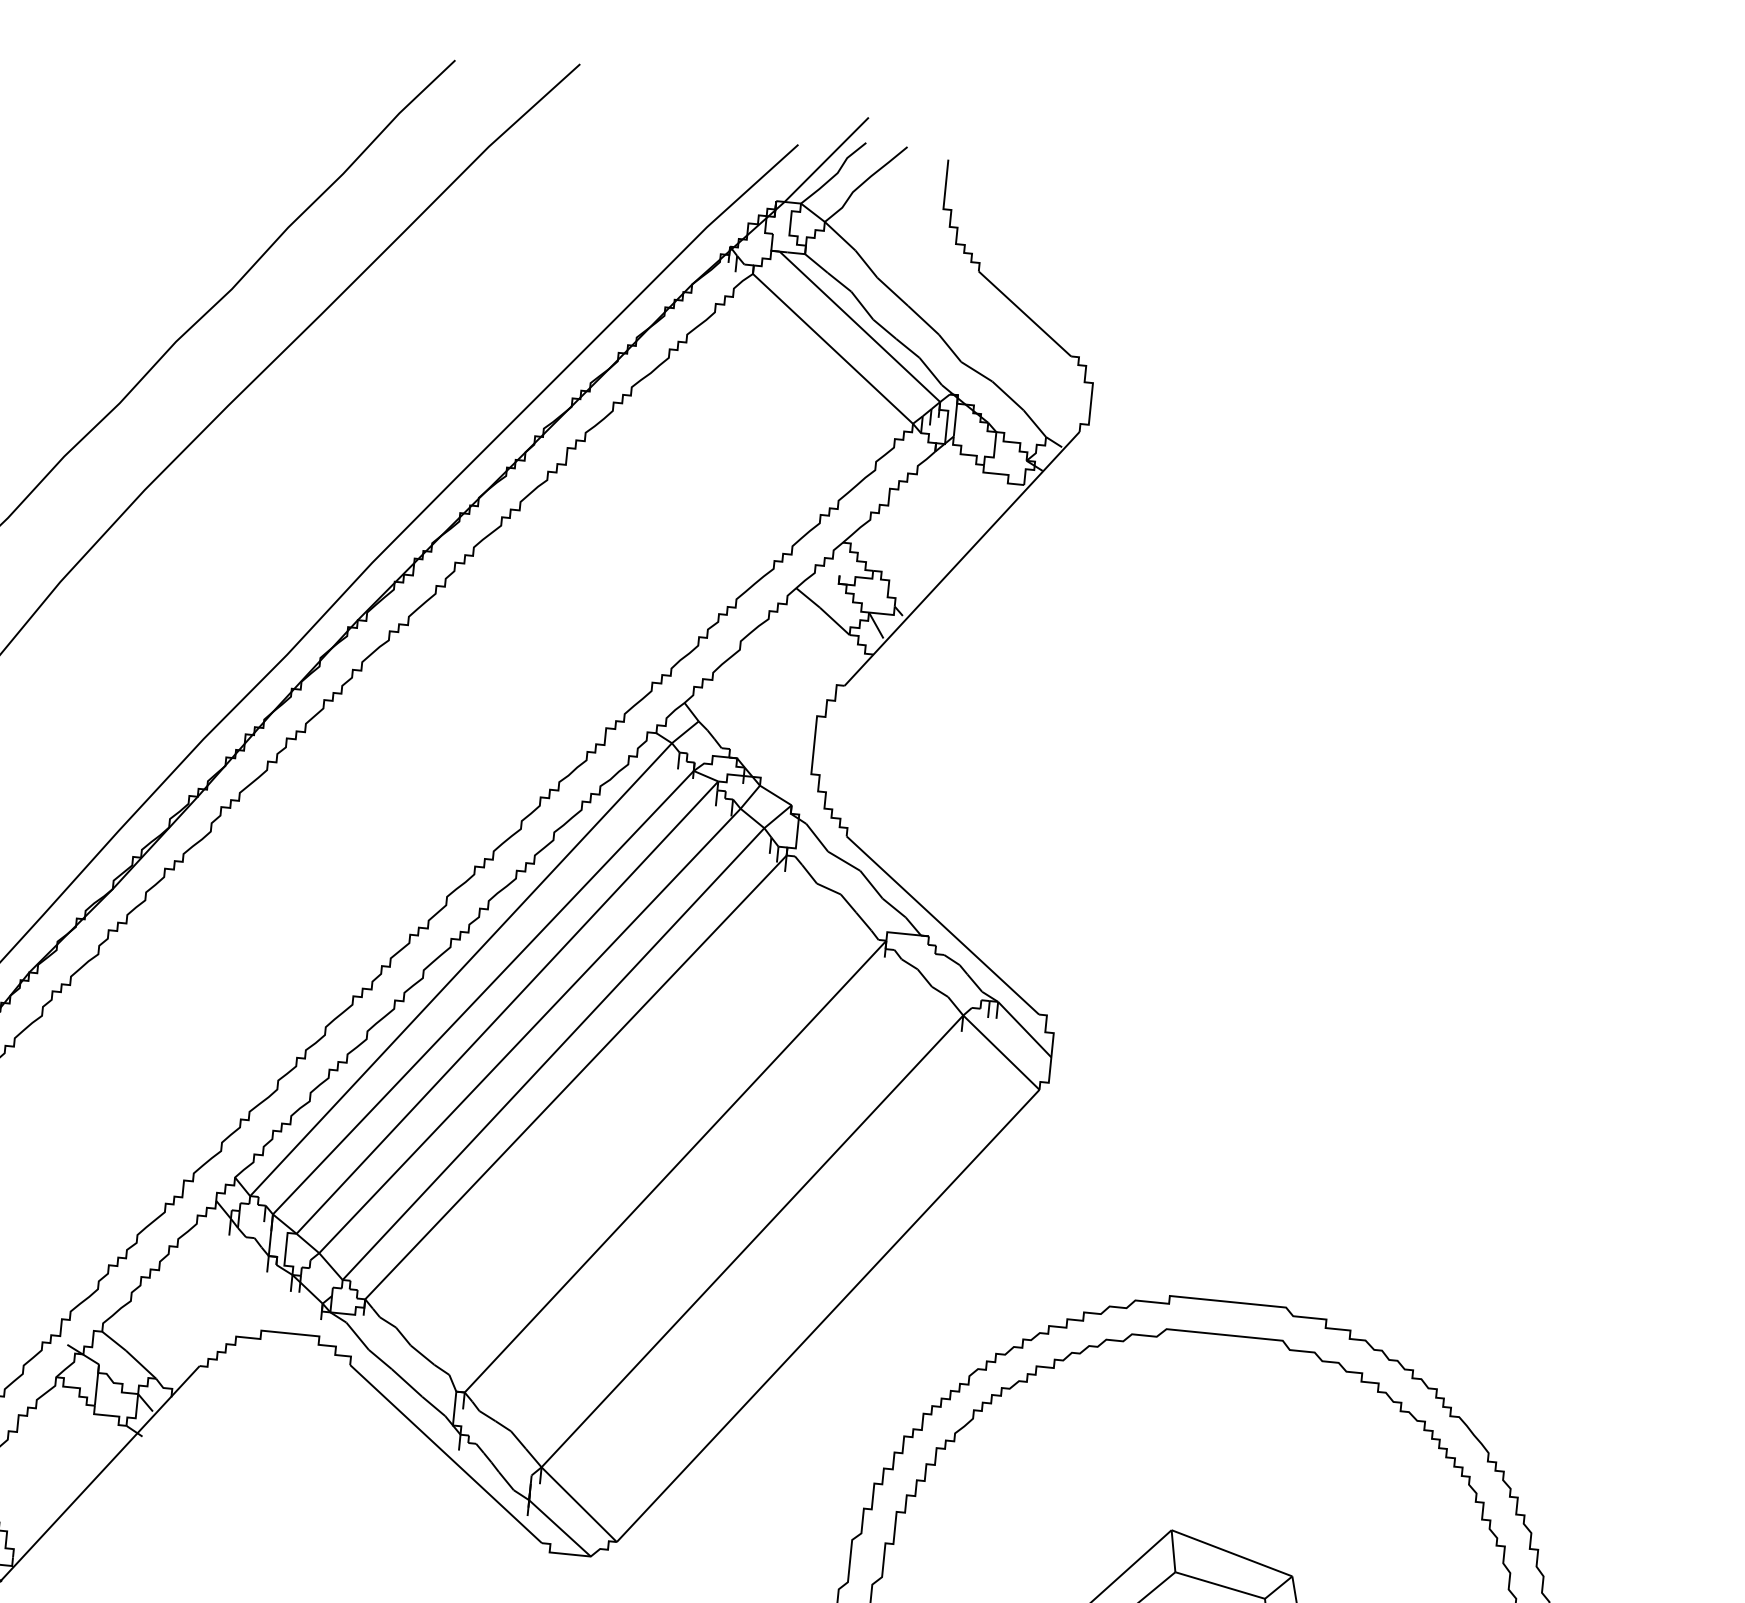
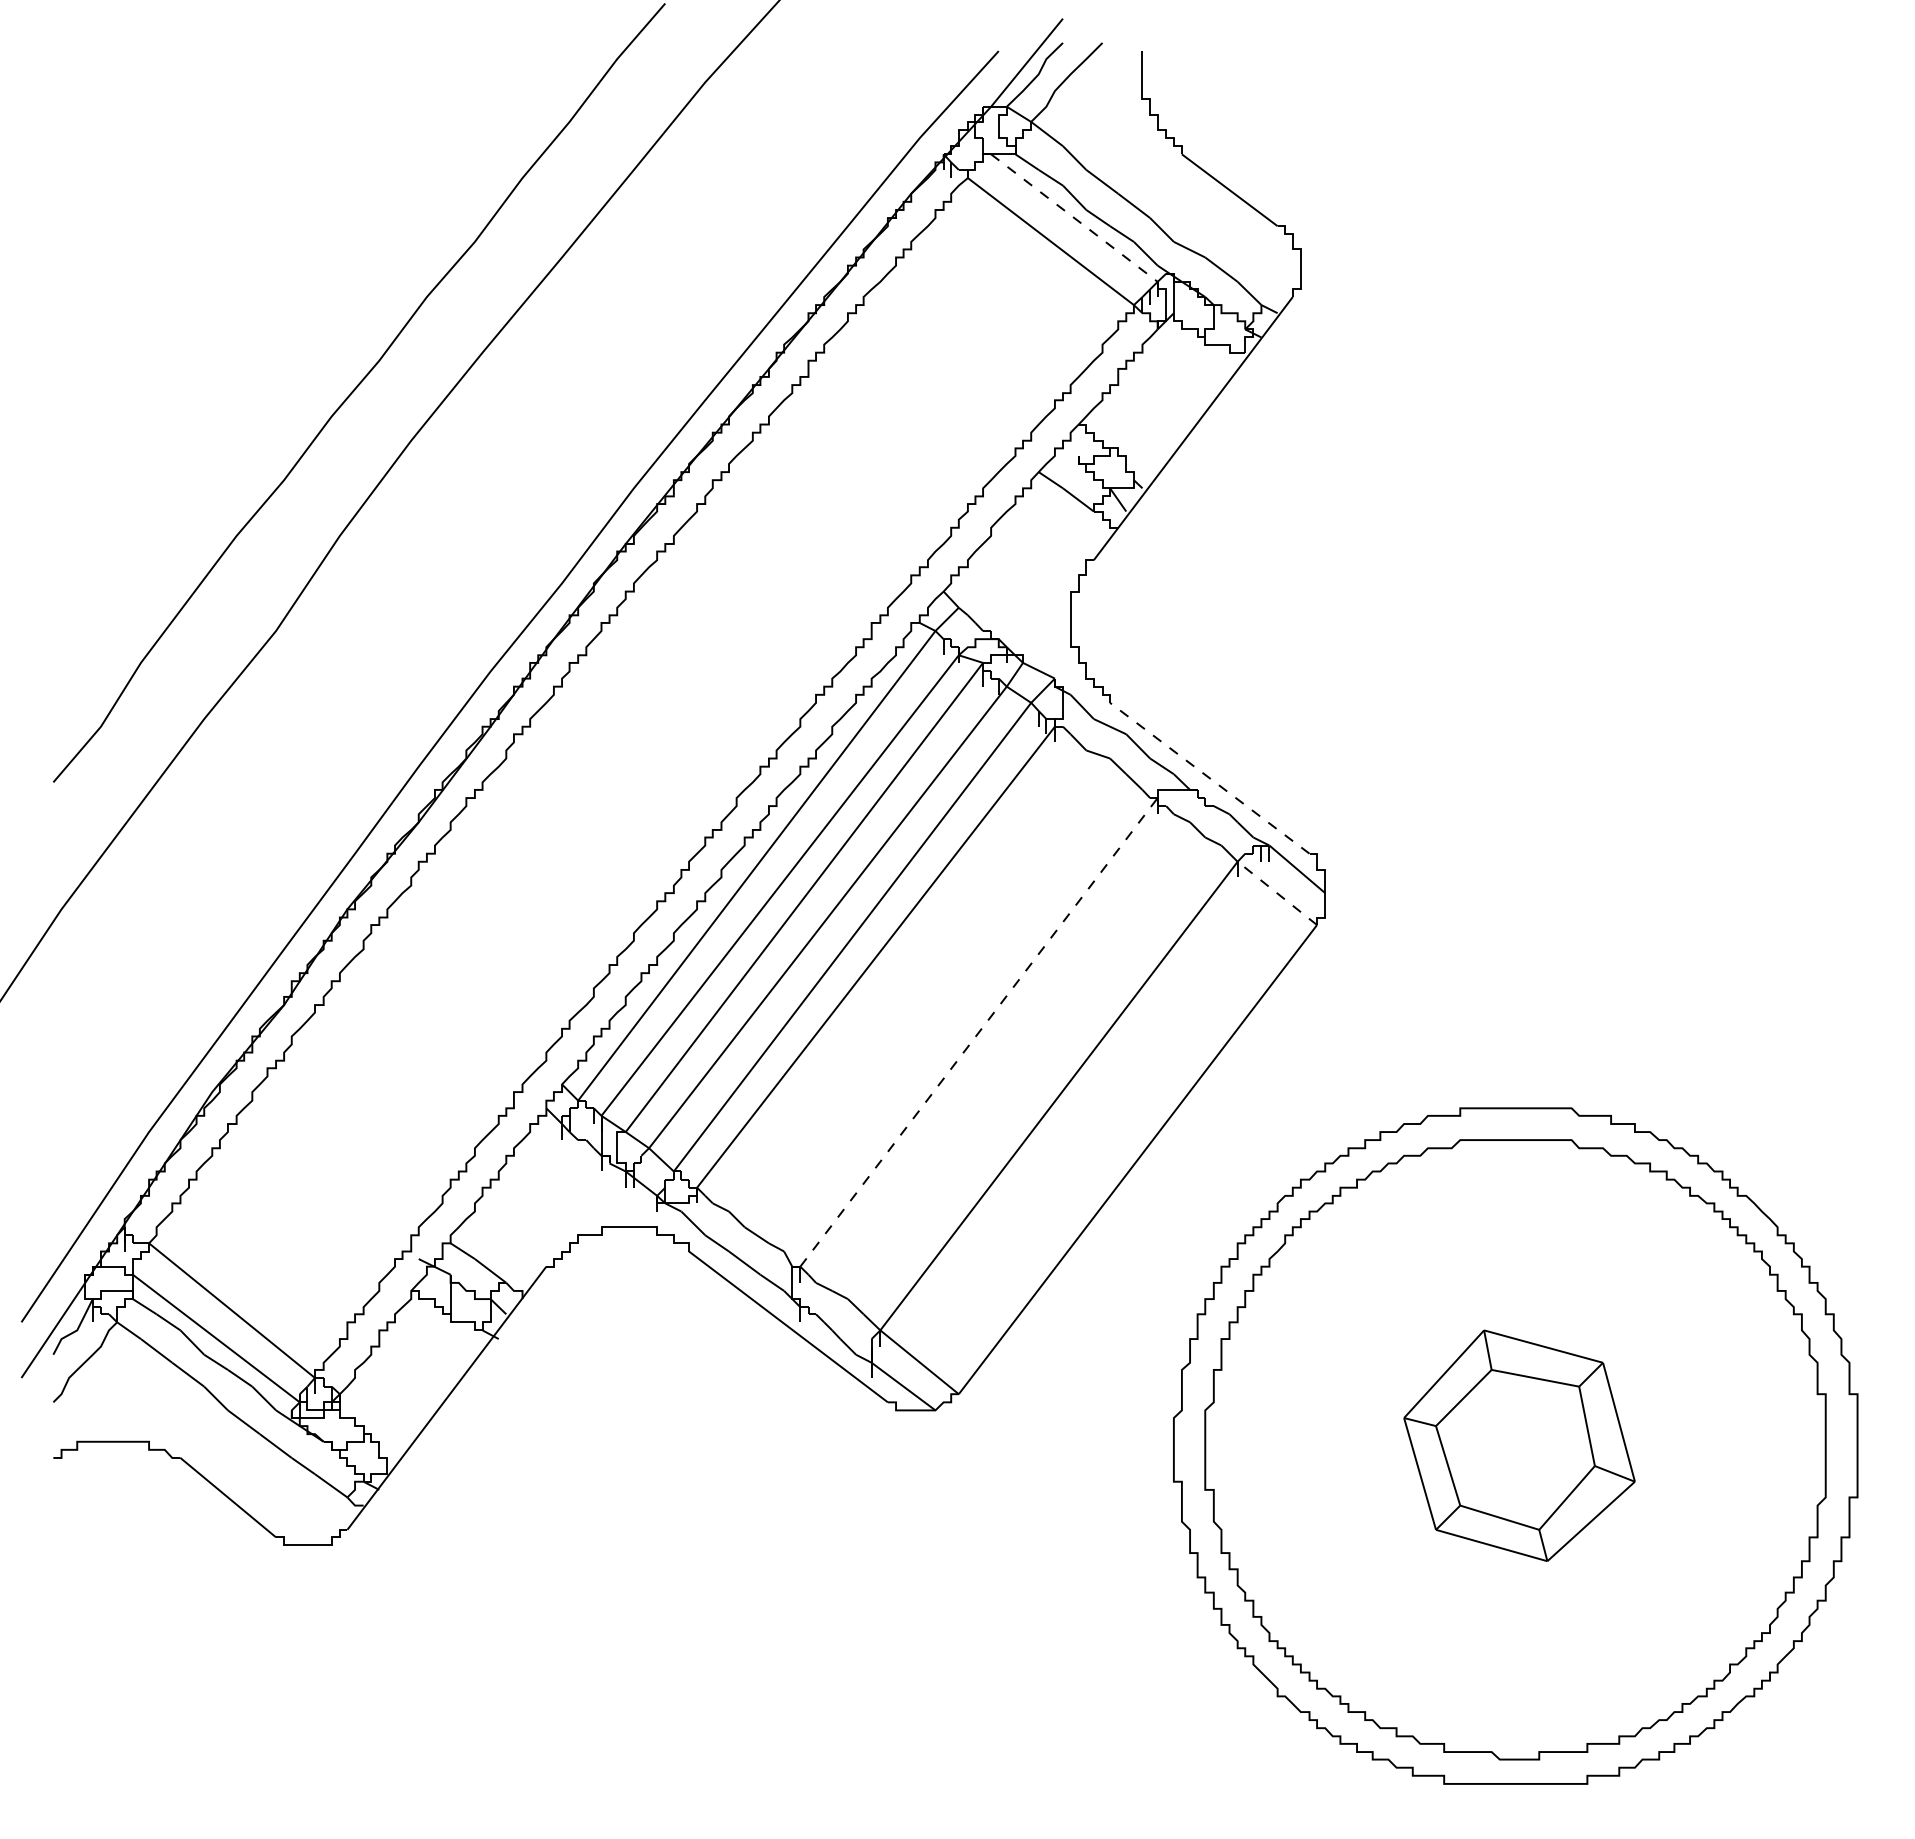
line: (860, 327) -> (1074, 218), solid -> dashed
line: (942, 924) -> (1209, 777), solid -> dashed
line: (1001, 1052) -> (1277, 893), solid -> dashed
line: (676, 1166) -> (979, 1032), solid -> dashed

